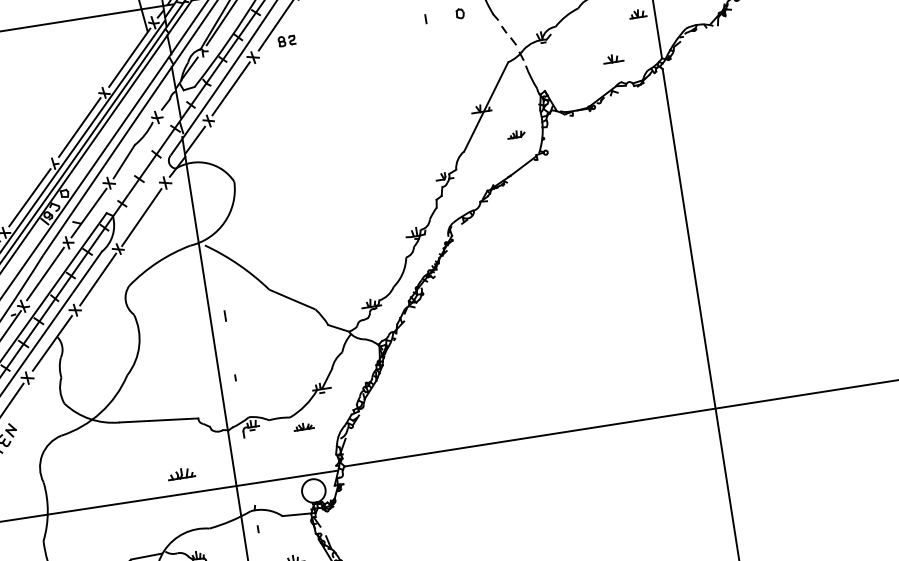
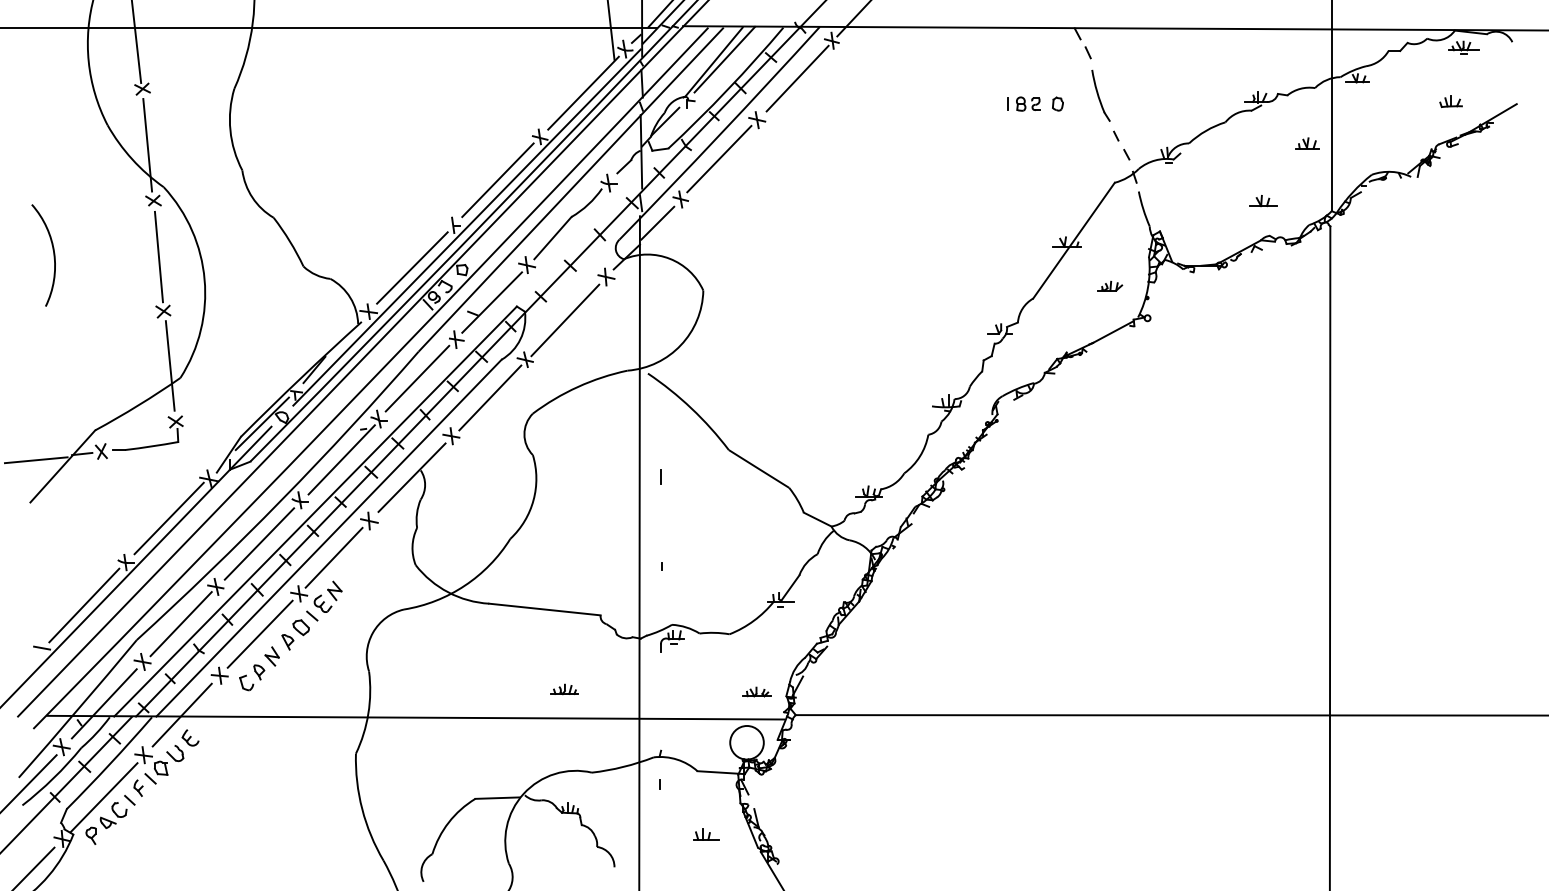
part: (287, 40) -> (1028, 103), moved
part: (303, 426) -> (756, 691), moved
part: (181, 473) -> (564, 689), size x0.71

